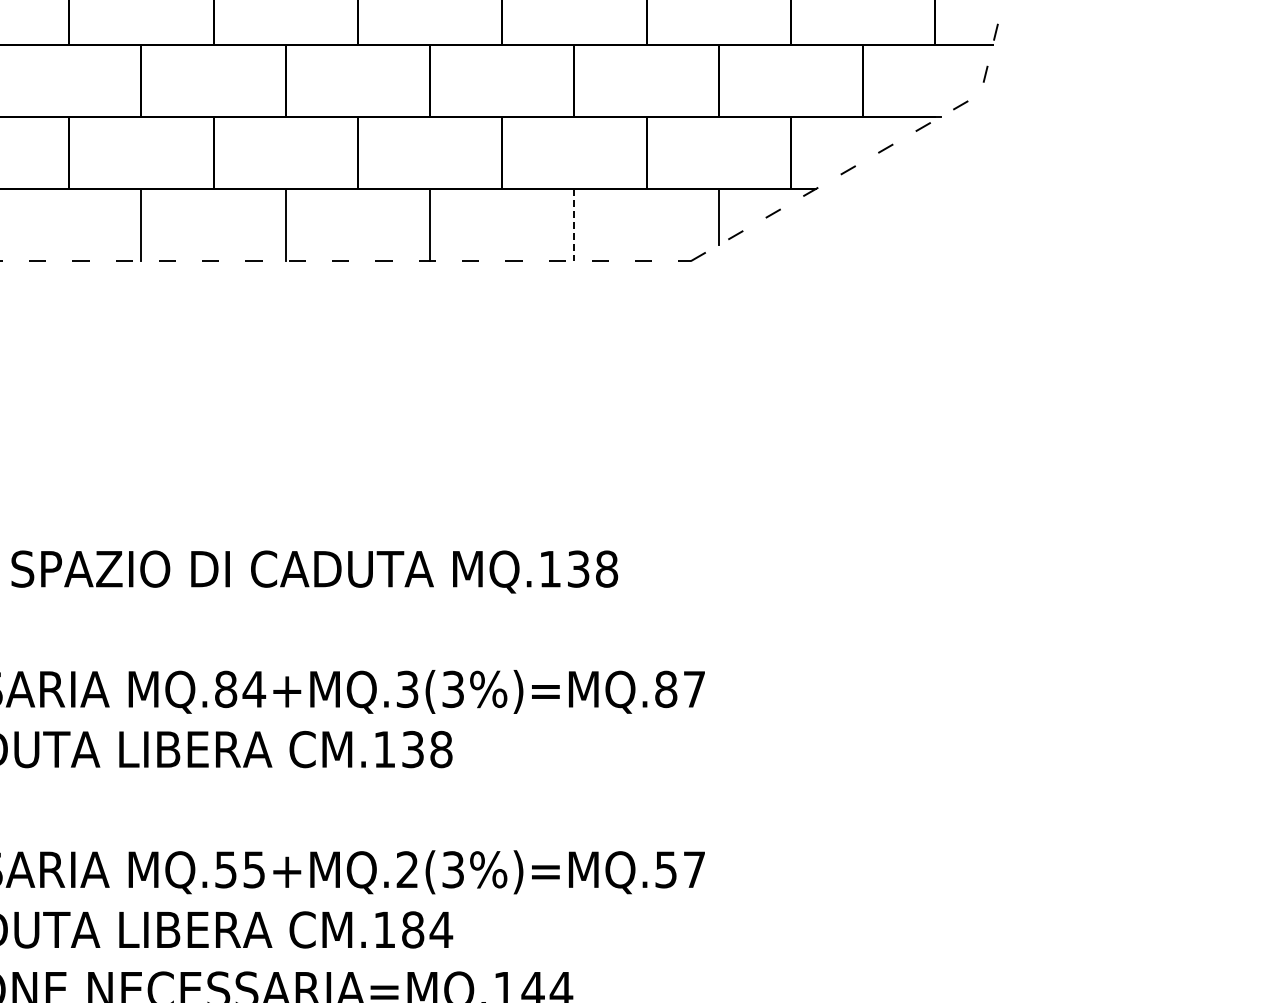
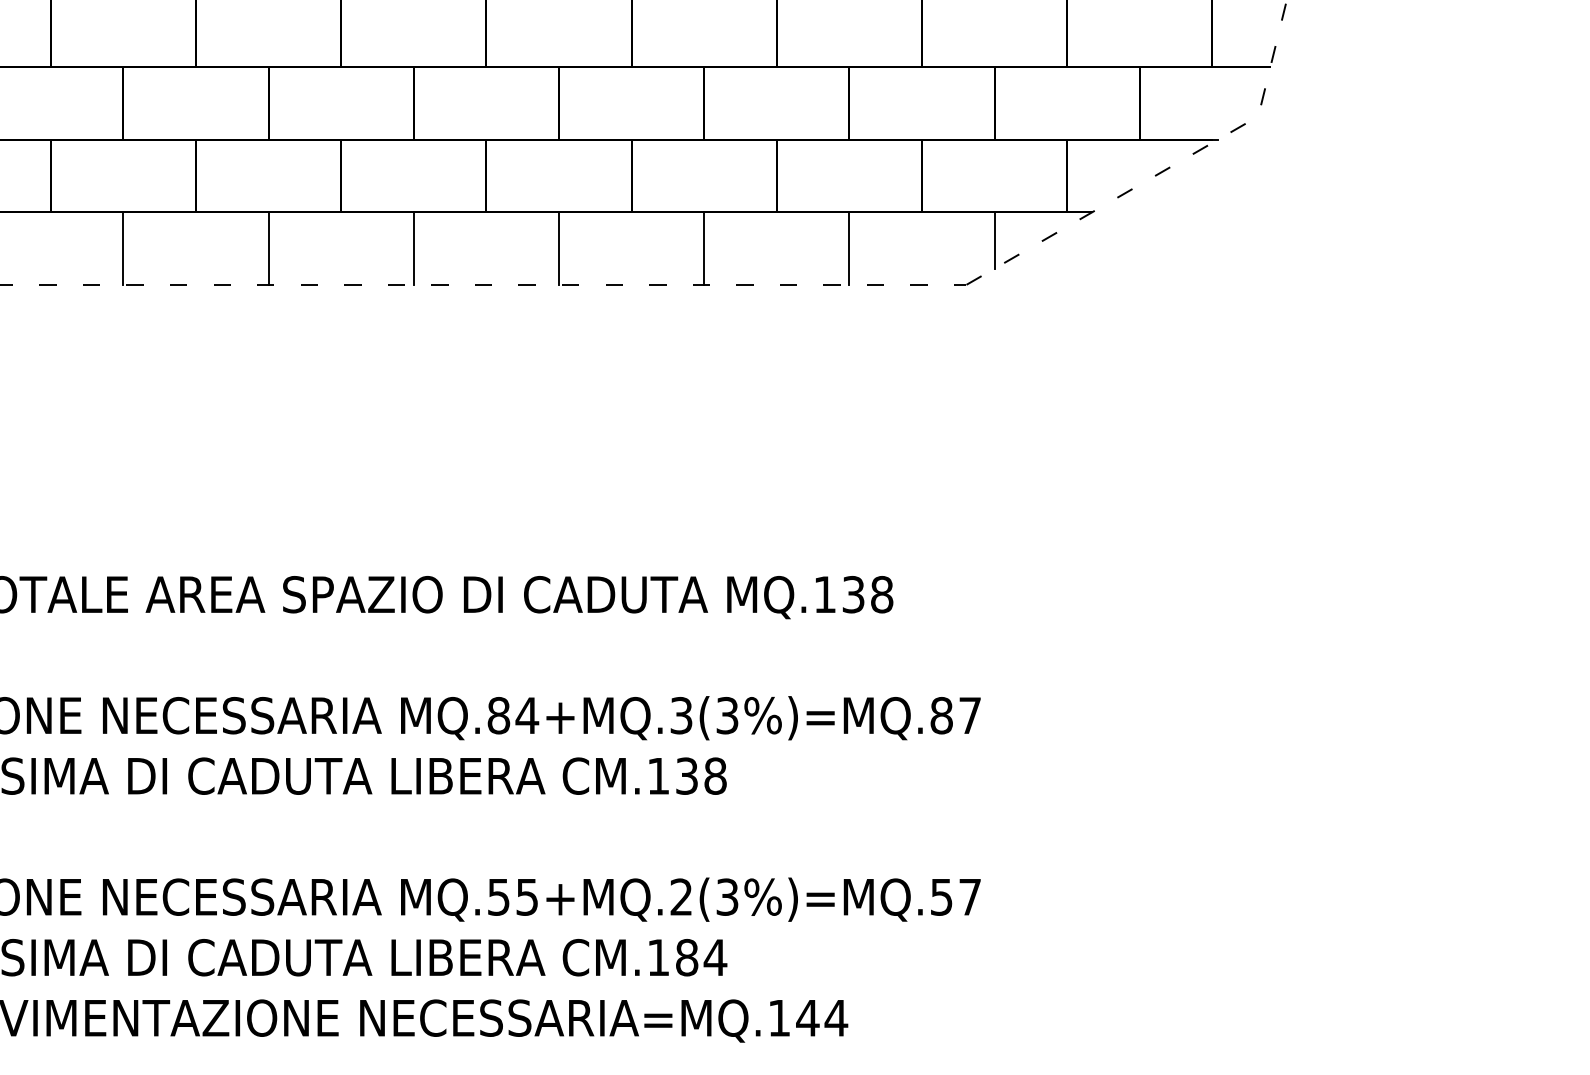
line: (574, 226) -> (849, 249), dashed -> solid

